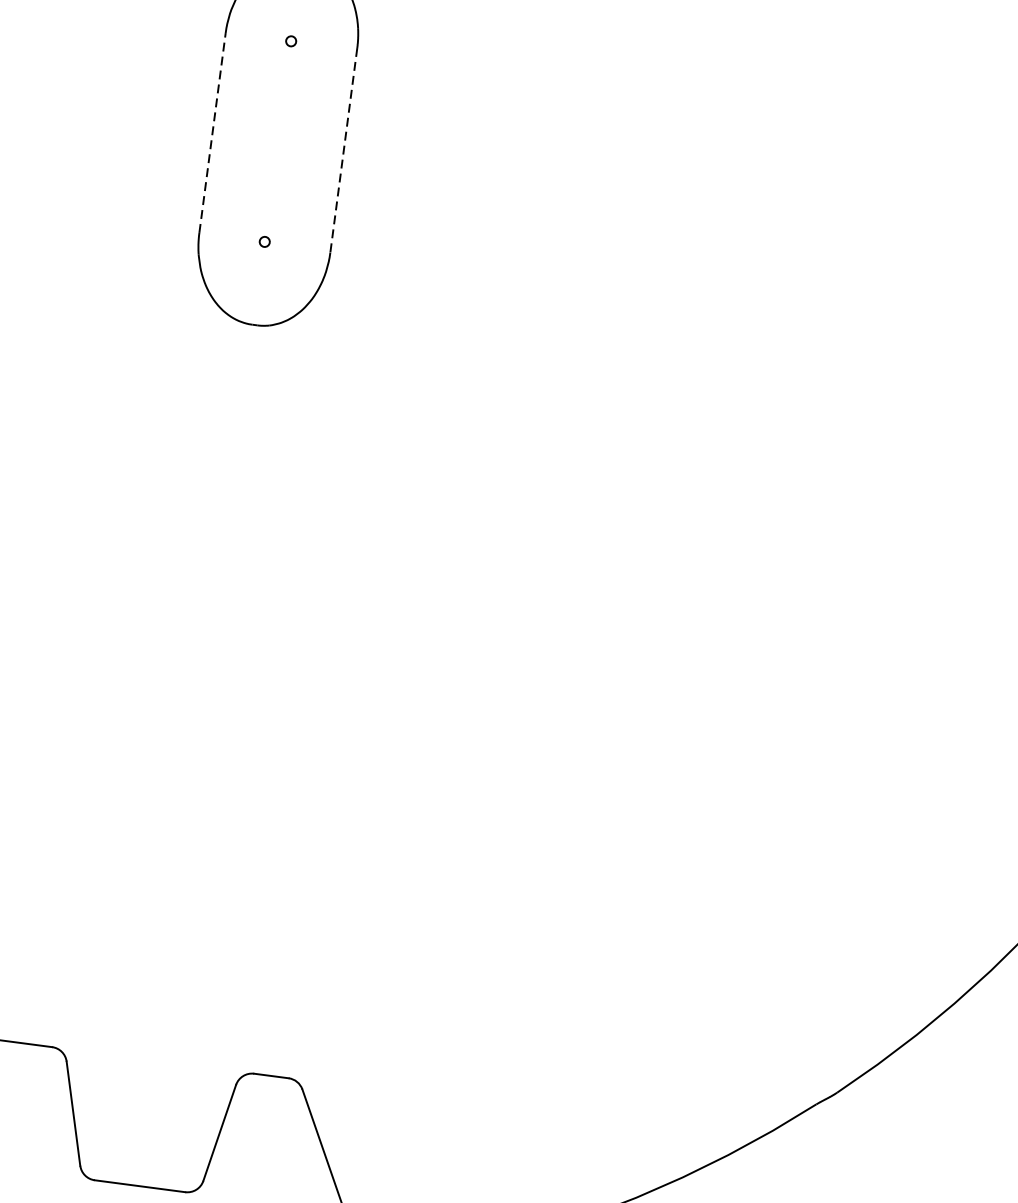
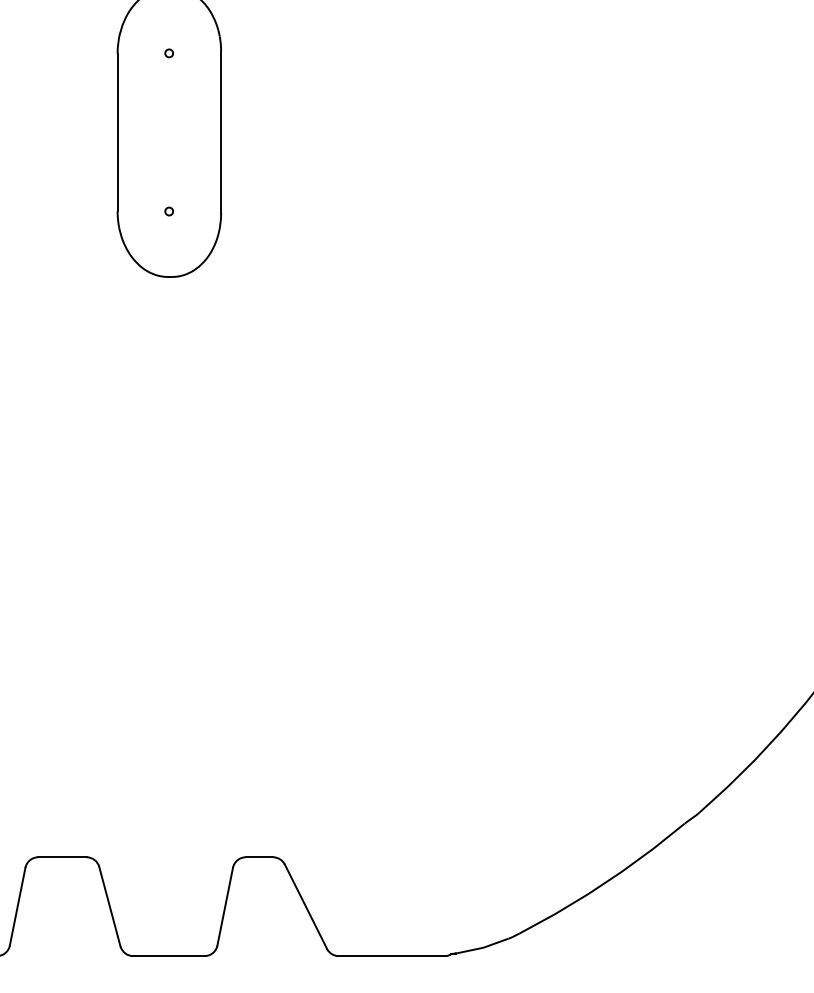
line: (212, 133) -> (117, 132), dashed -> solid
line: (344, 150) -> (221, 132), dashed -> solid

